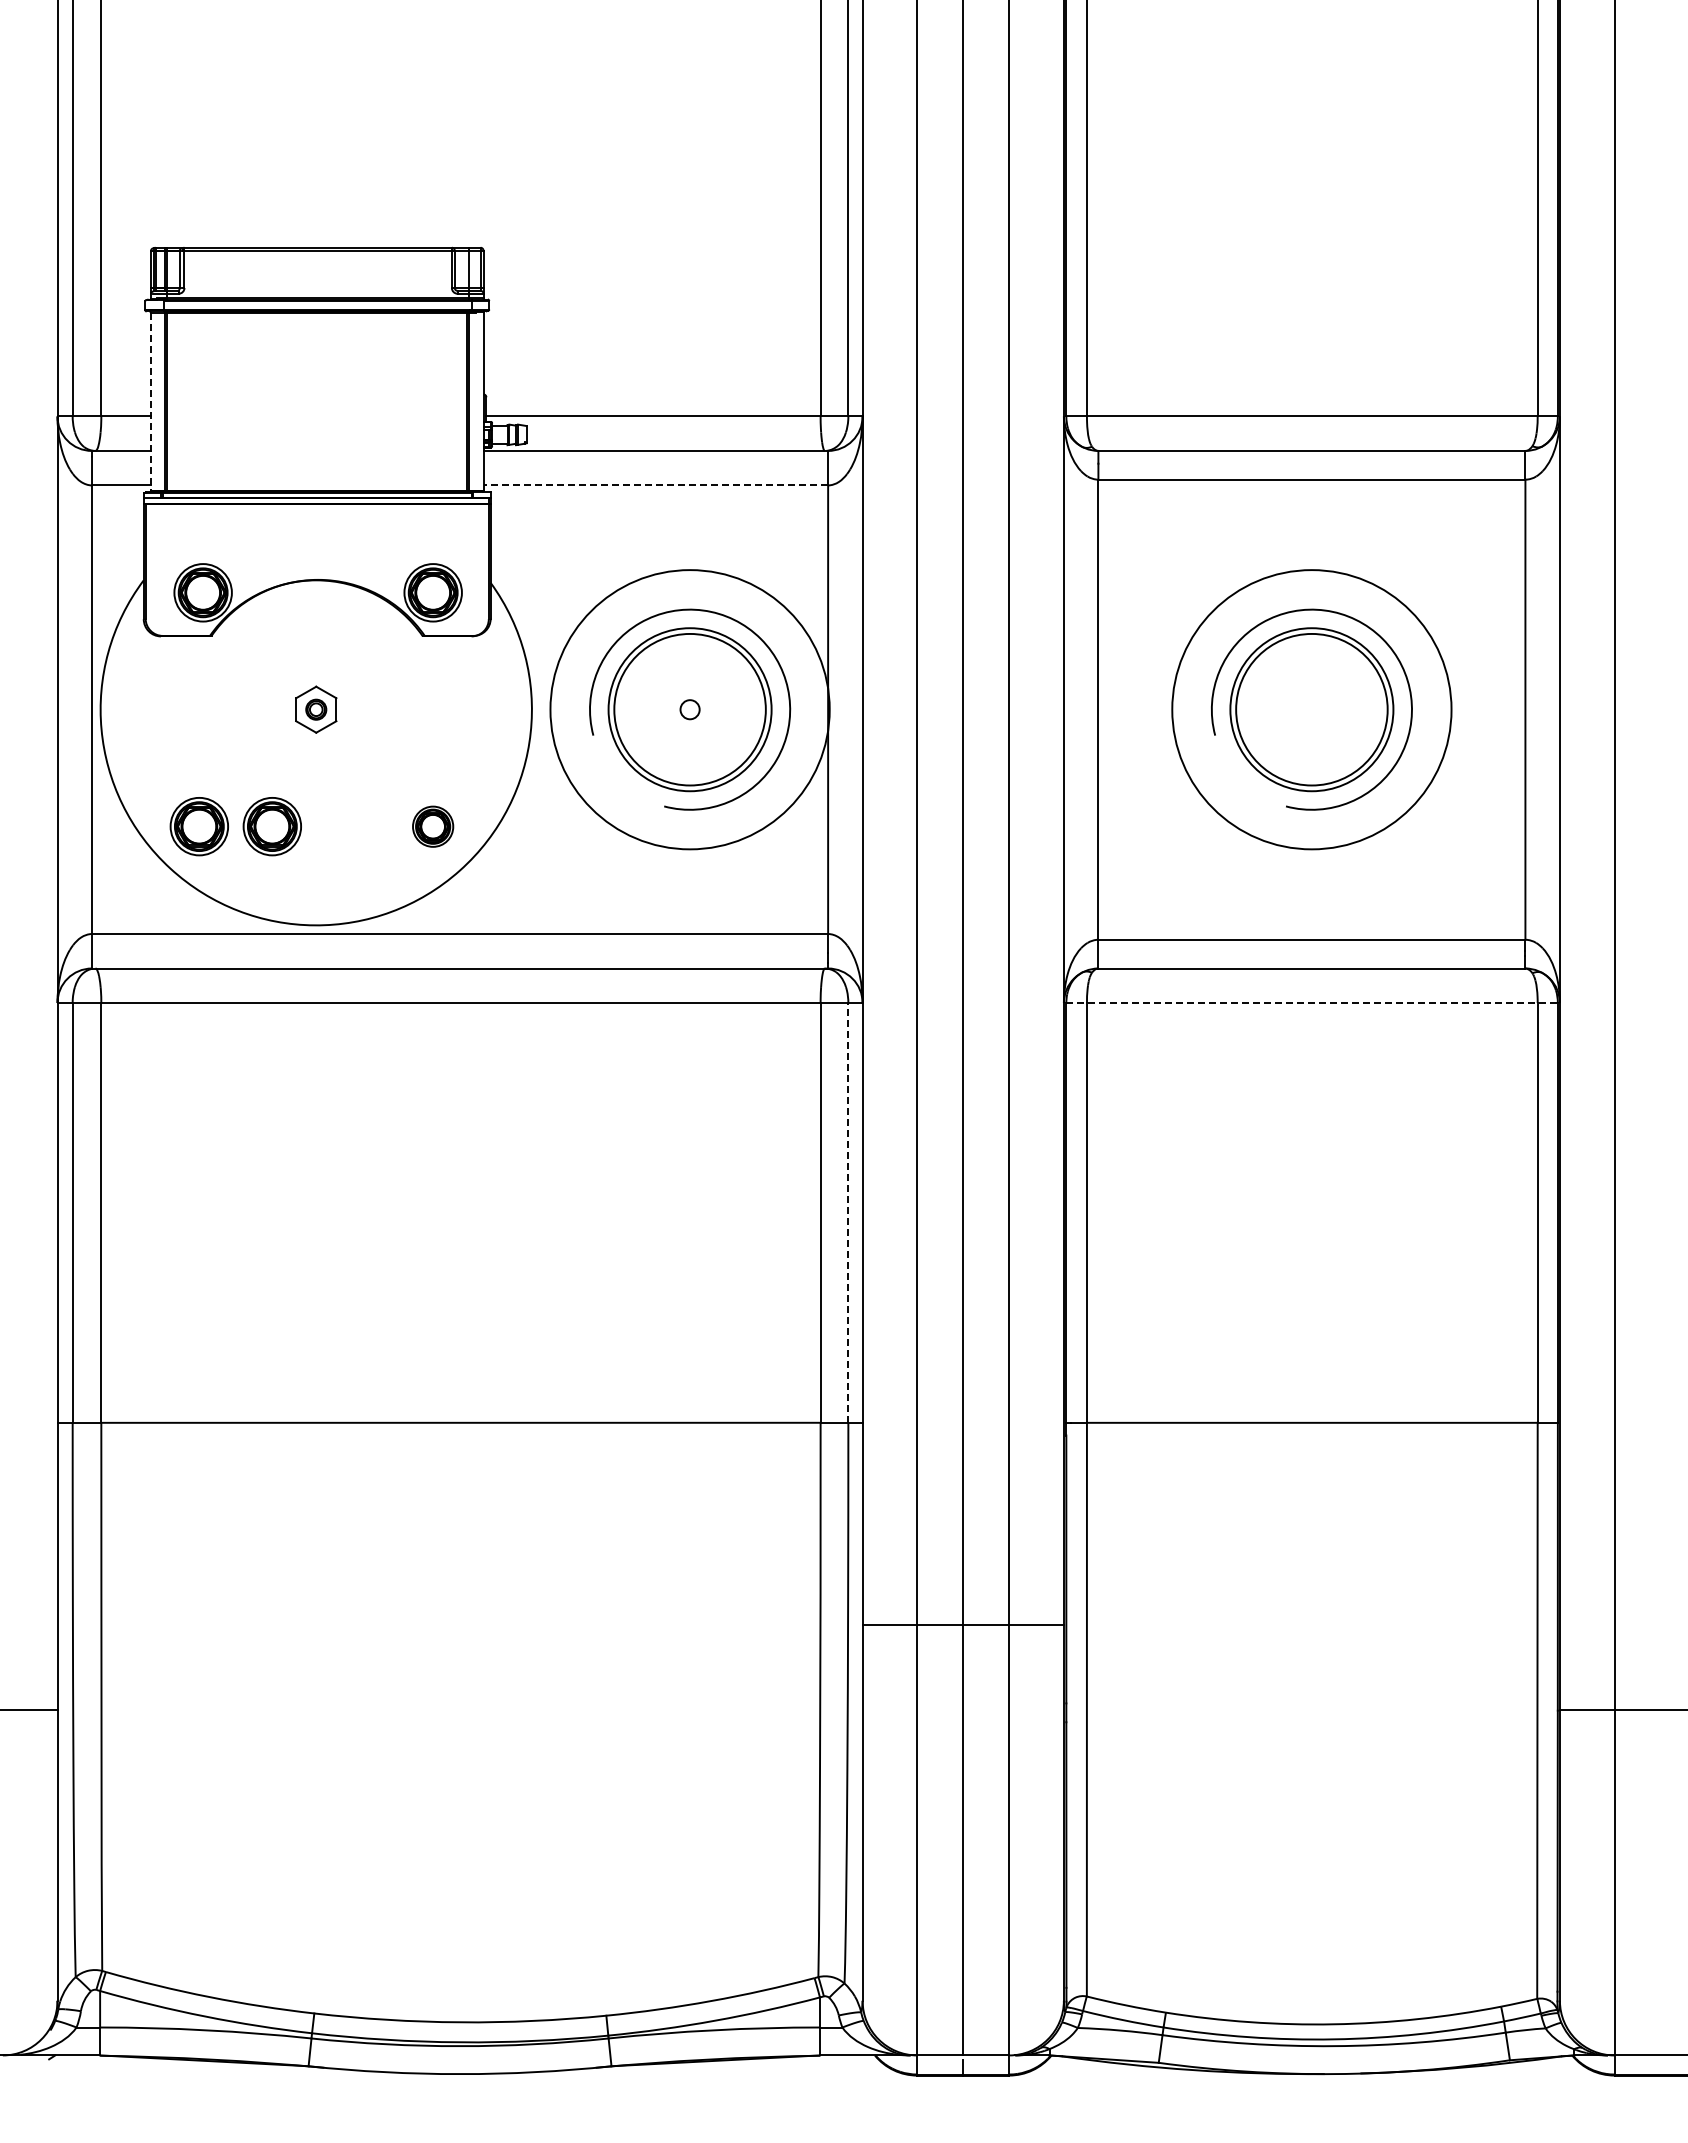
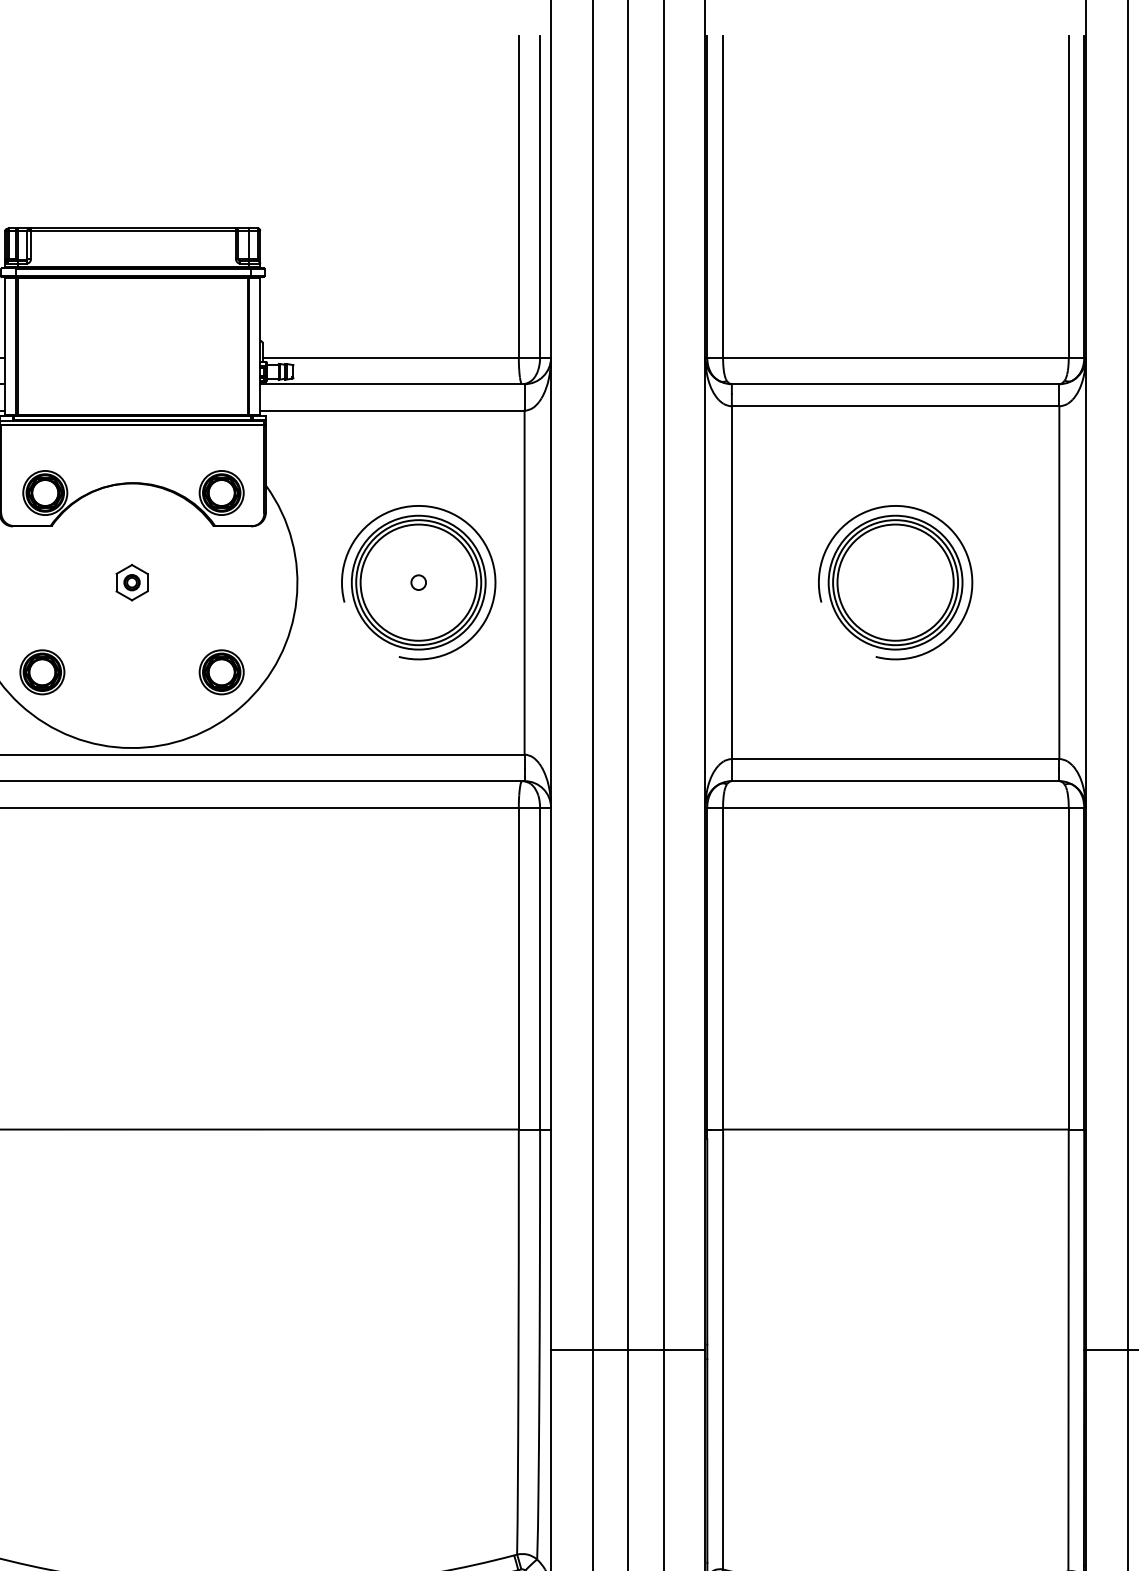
line: (150, 402) -> (4, 347), dashed -> solid
line: (655, 485) -> (392, 410), dashed -> solid
circle: (689, 709) -> (418, 582), size x0.62
circle: (1311, 709) -> (895, 582), size x0.62
part: (271, 826) -> (97, 672), removed
part: (432, 826) -> (221, 672), size x1.43
line: (1312, 1003) -> (896, 807), dashed -> solid
line: (848, 1212) -> (540, 968), dashed -> solid
line: (962, 1625) -> (627, 1350), moved

